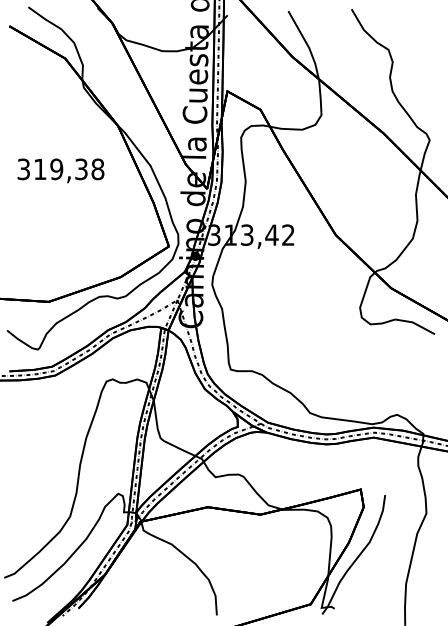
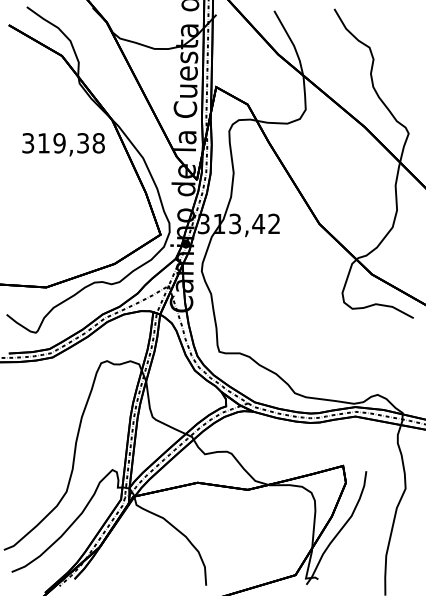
text: (60, 170) -> (63, 144), moved

